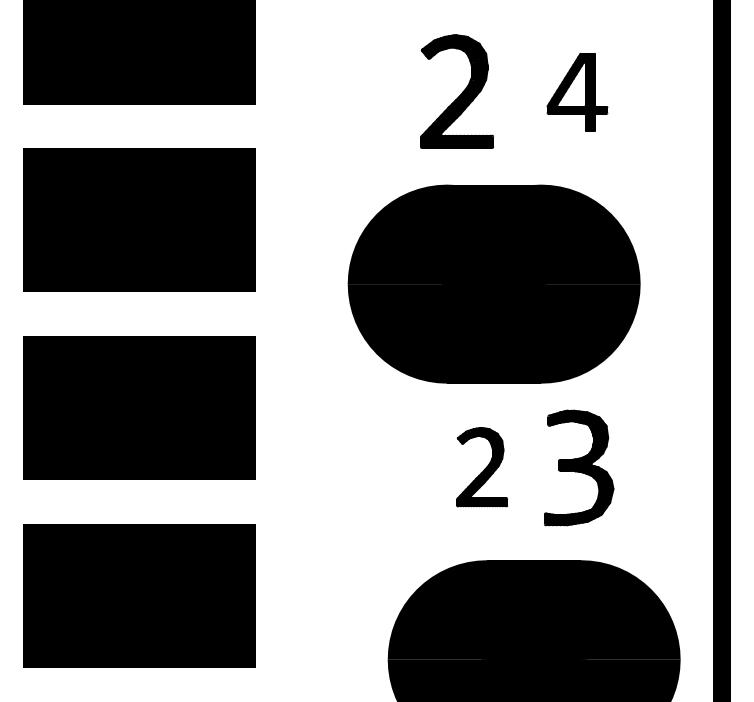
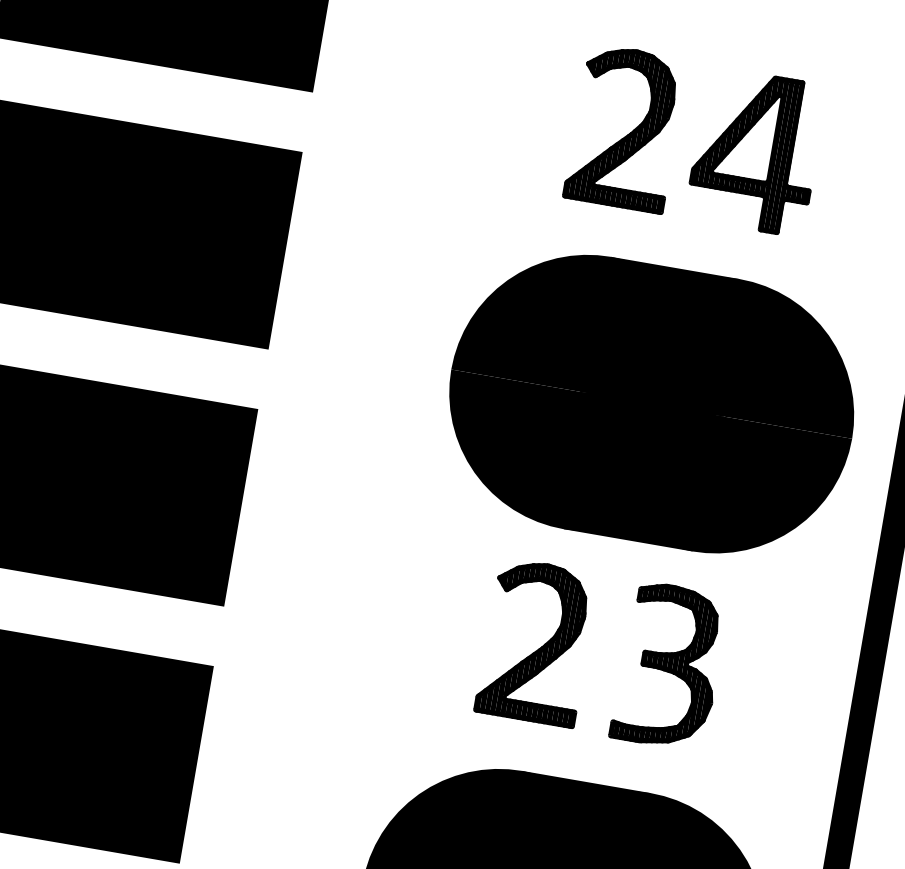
part: (457, 91) -> (626, 128), moved
part: (577, 92) -> (756, 152), size x1.43
part: (493, 283) -> (650, 403), moved
part: (482, 466) -> (537, 641), size x1.43

